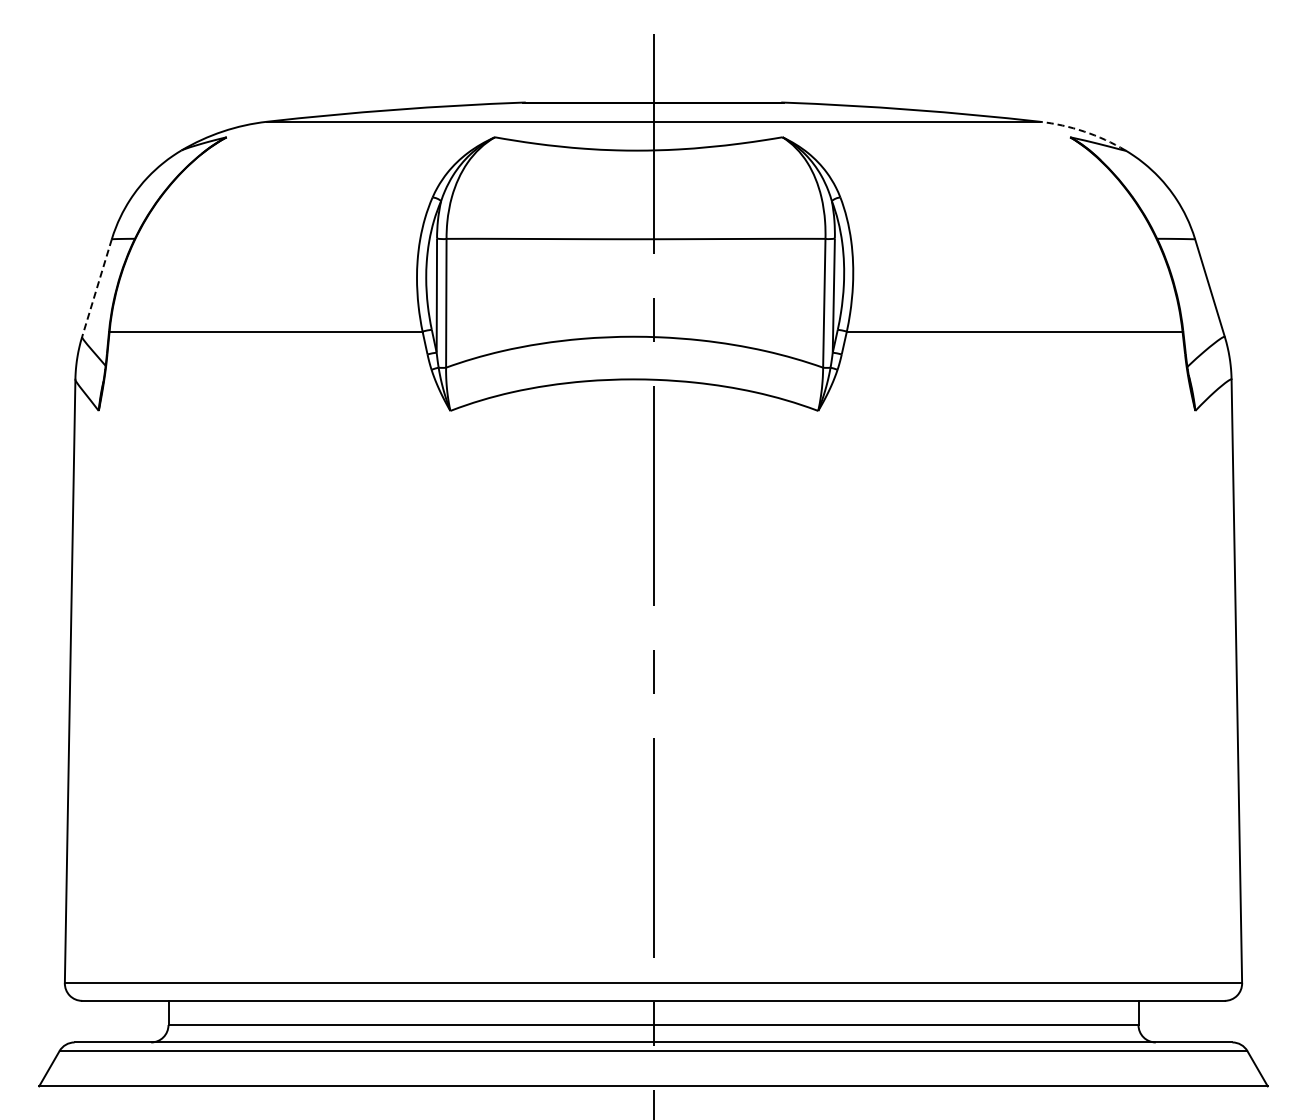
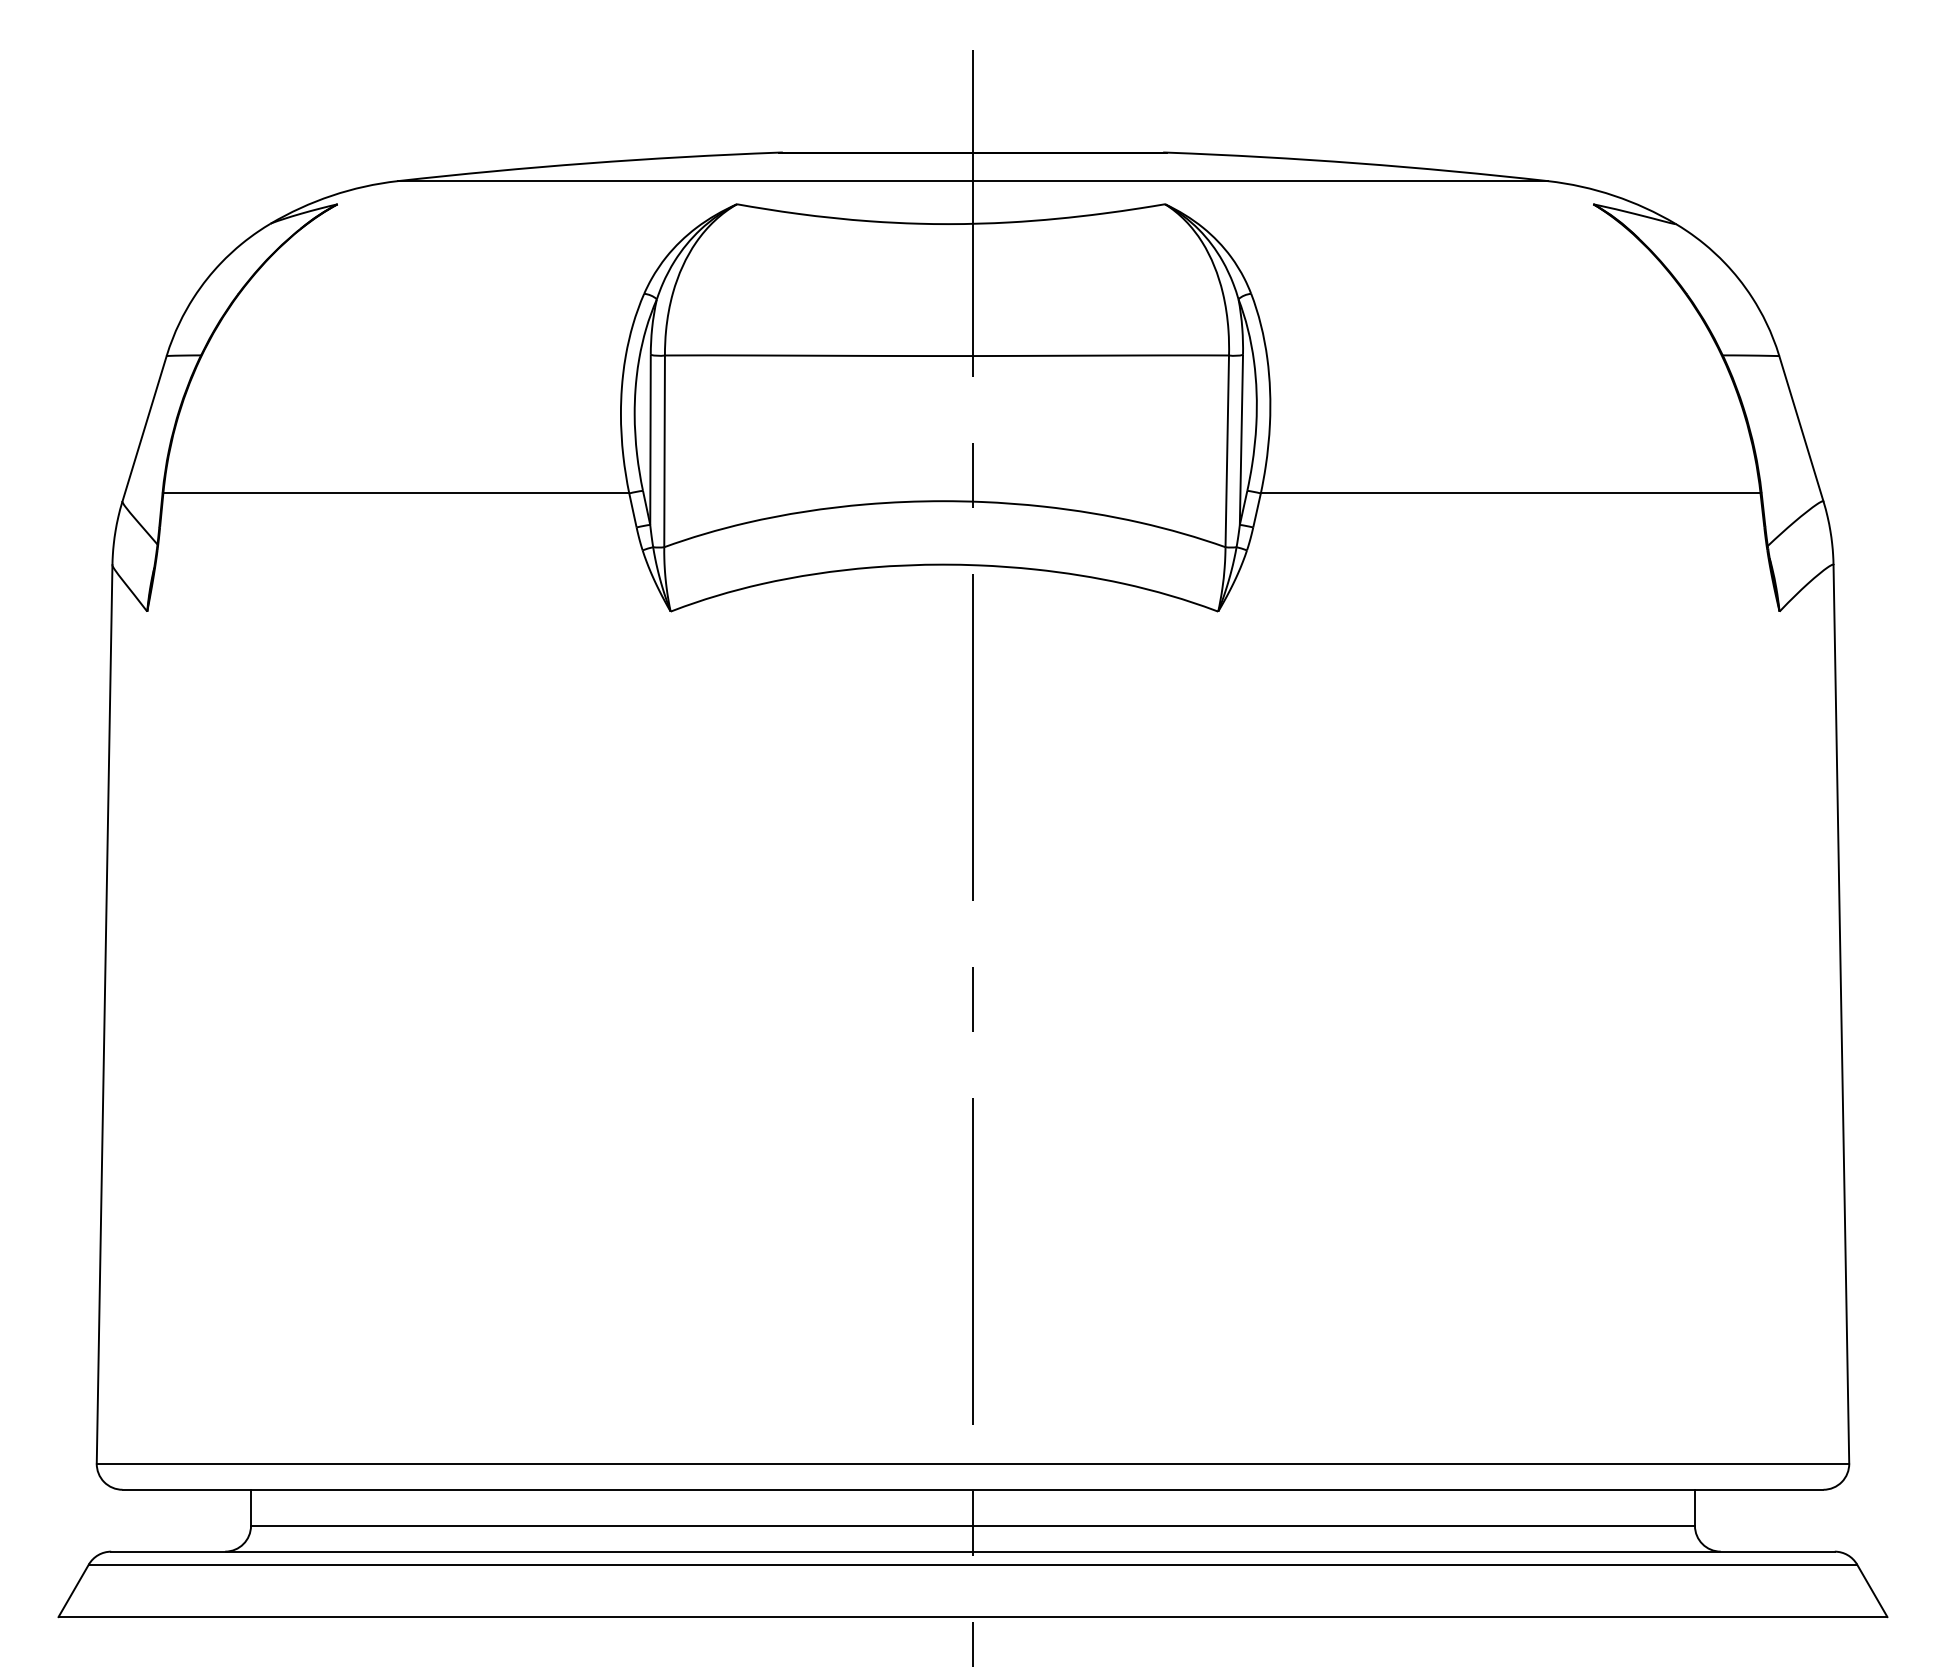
arc: (1084, 131) -> (1614, 195), dashed -> solid
line: (96, 288) -> (143, 429), dashed -> solid

